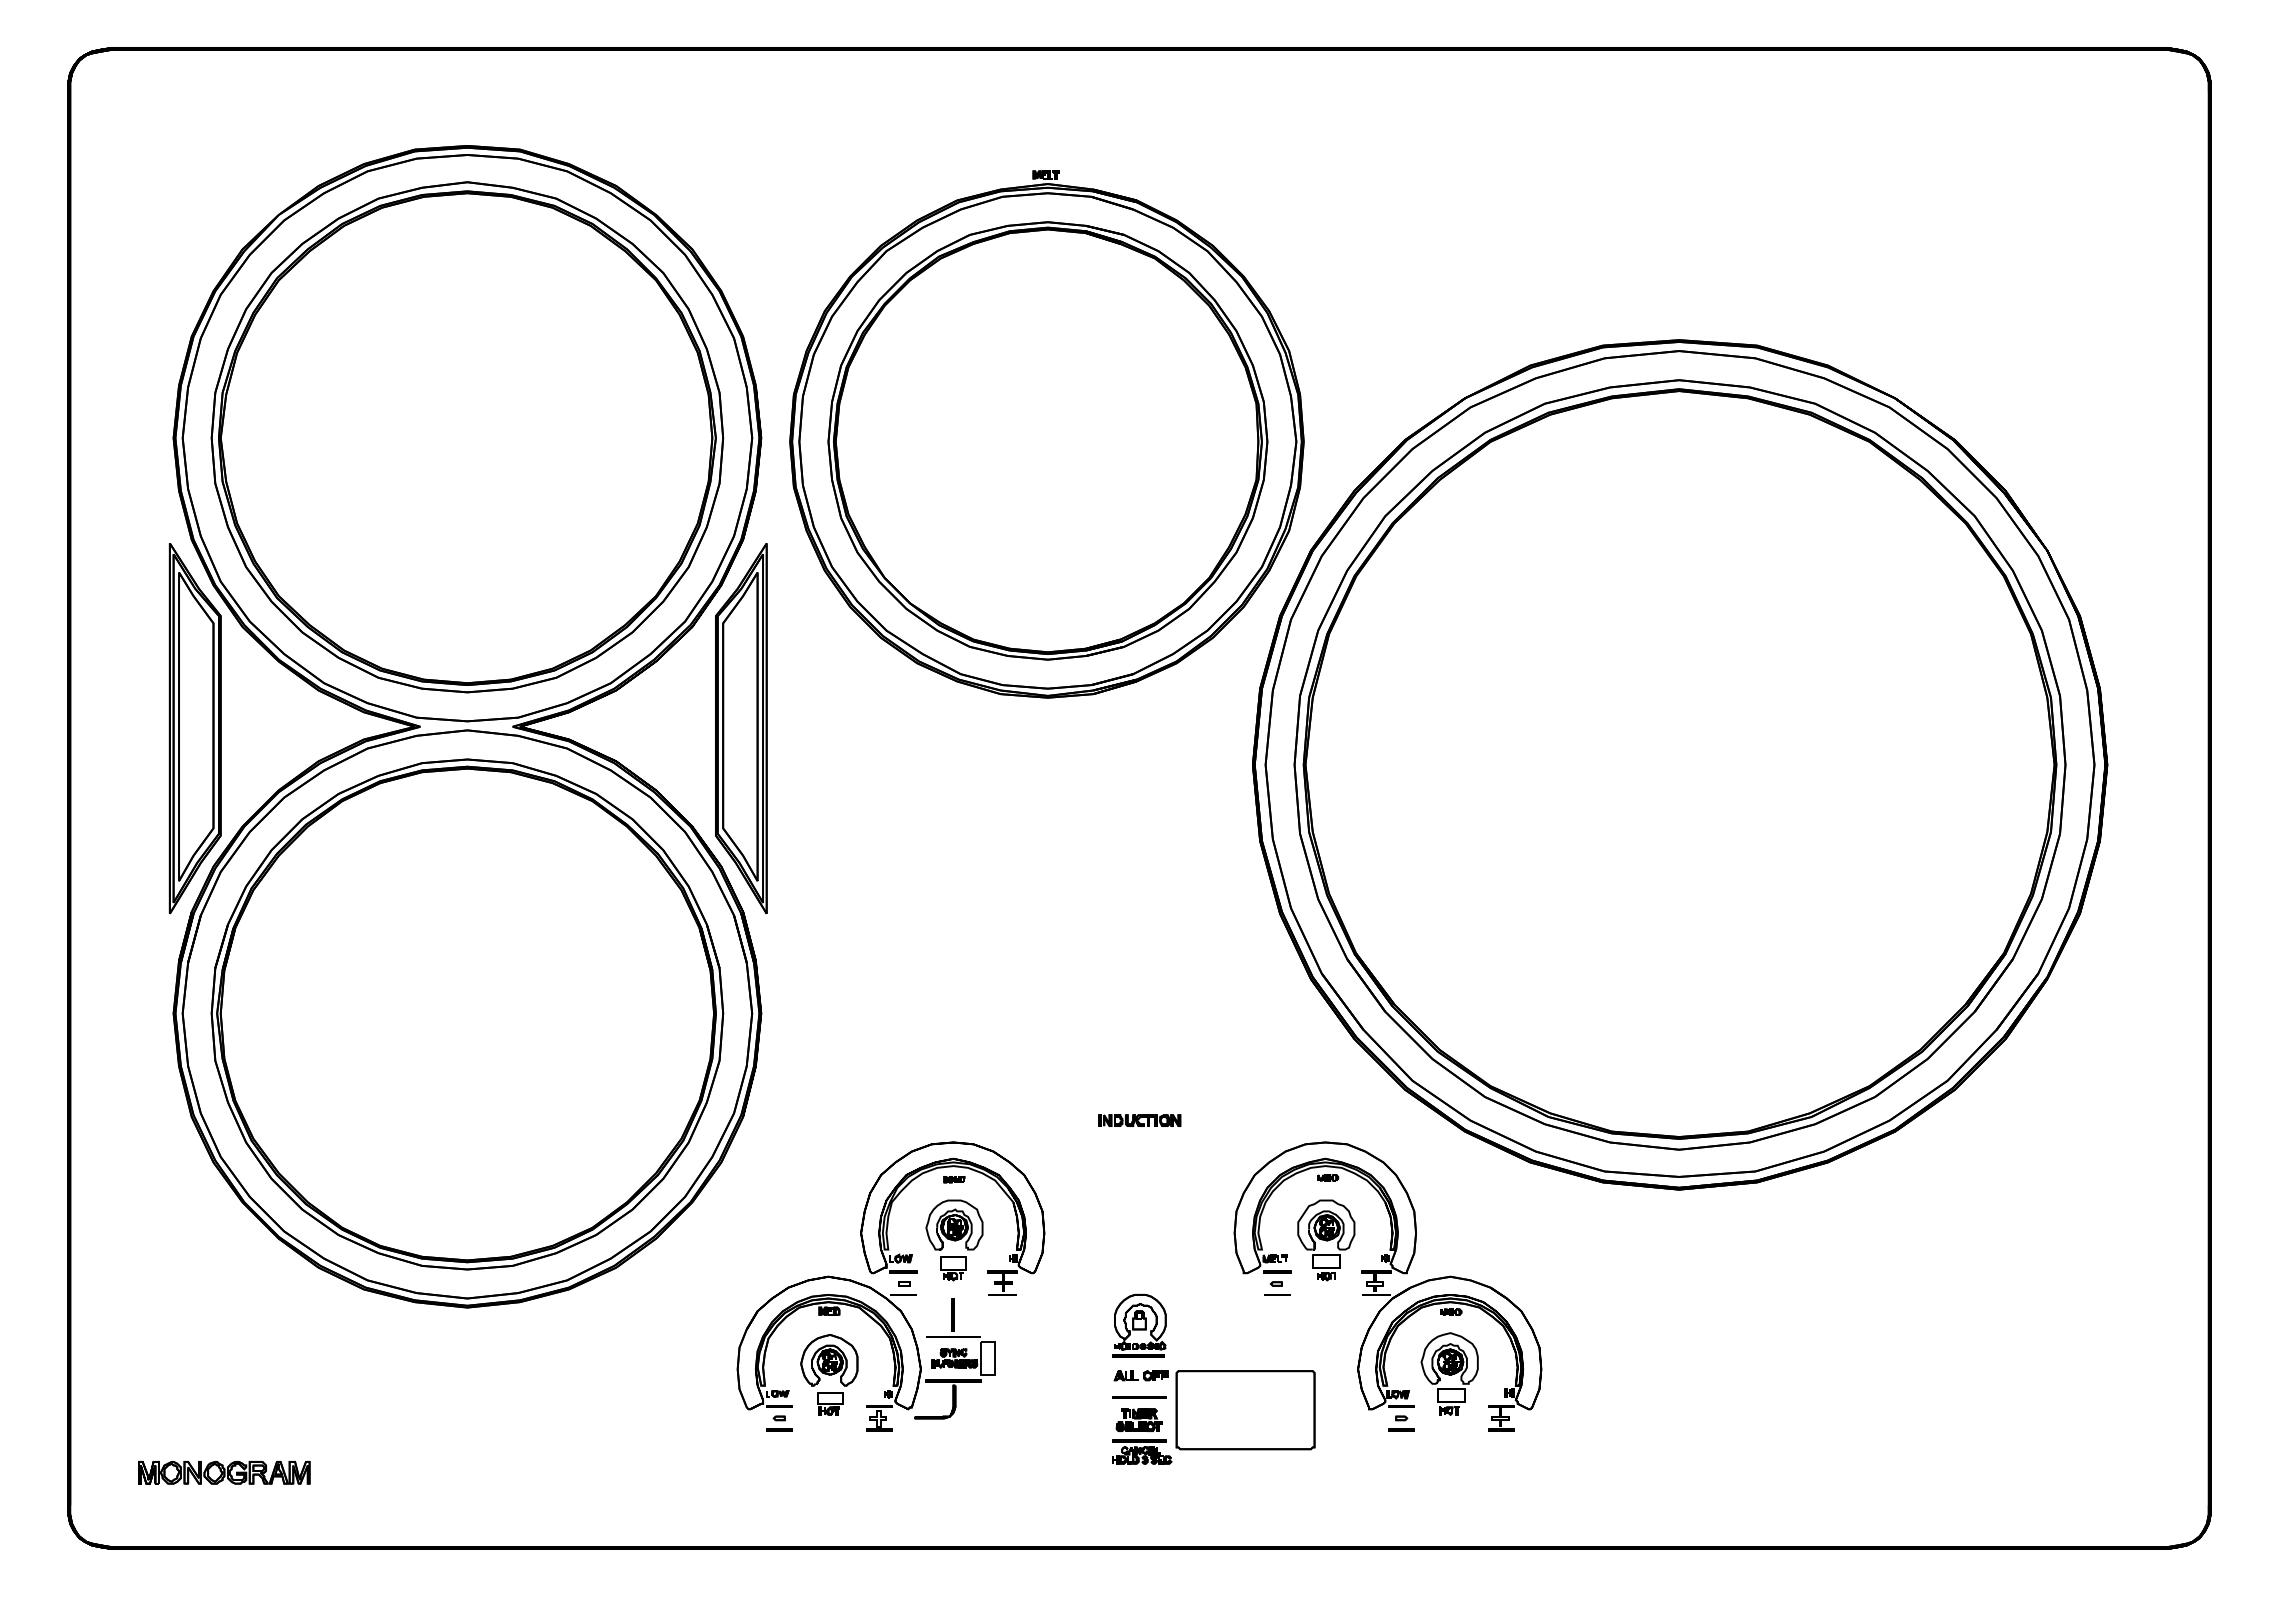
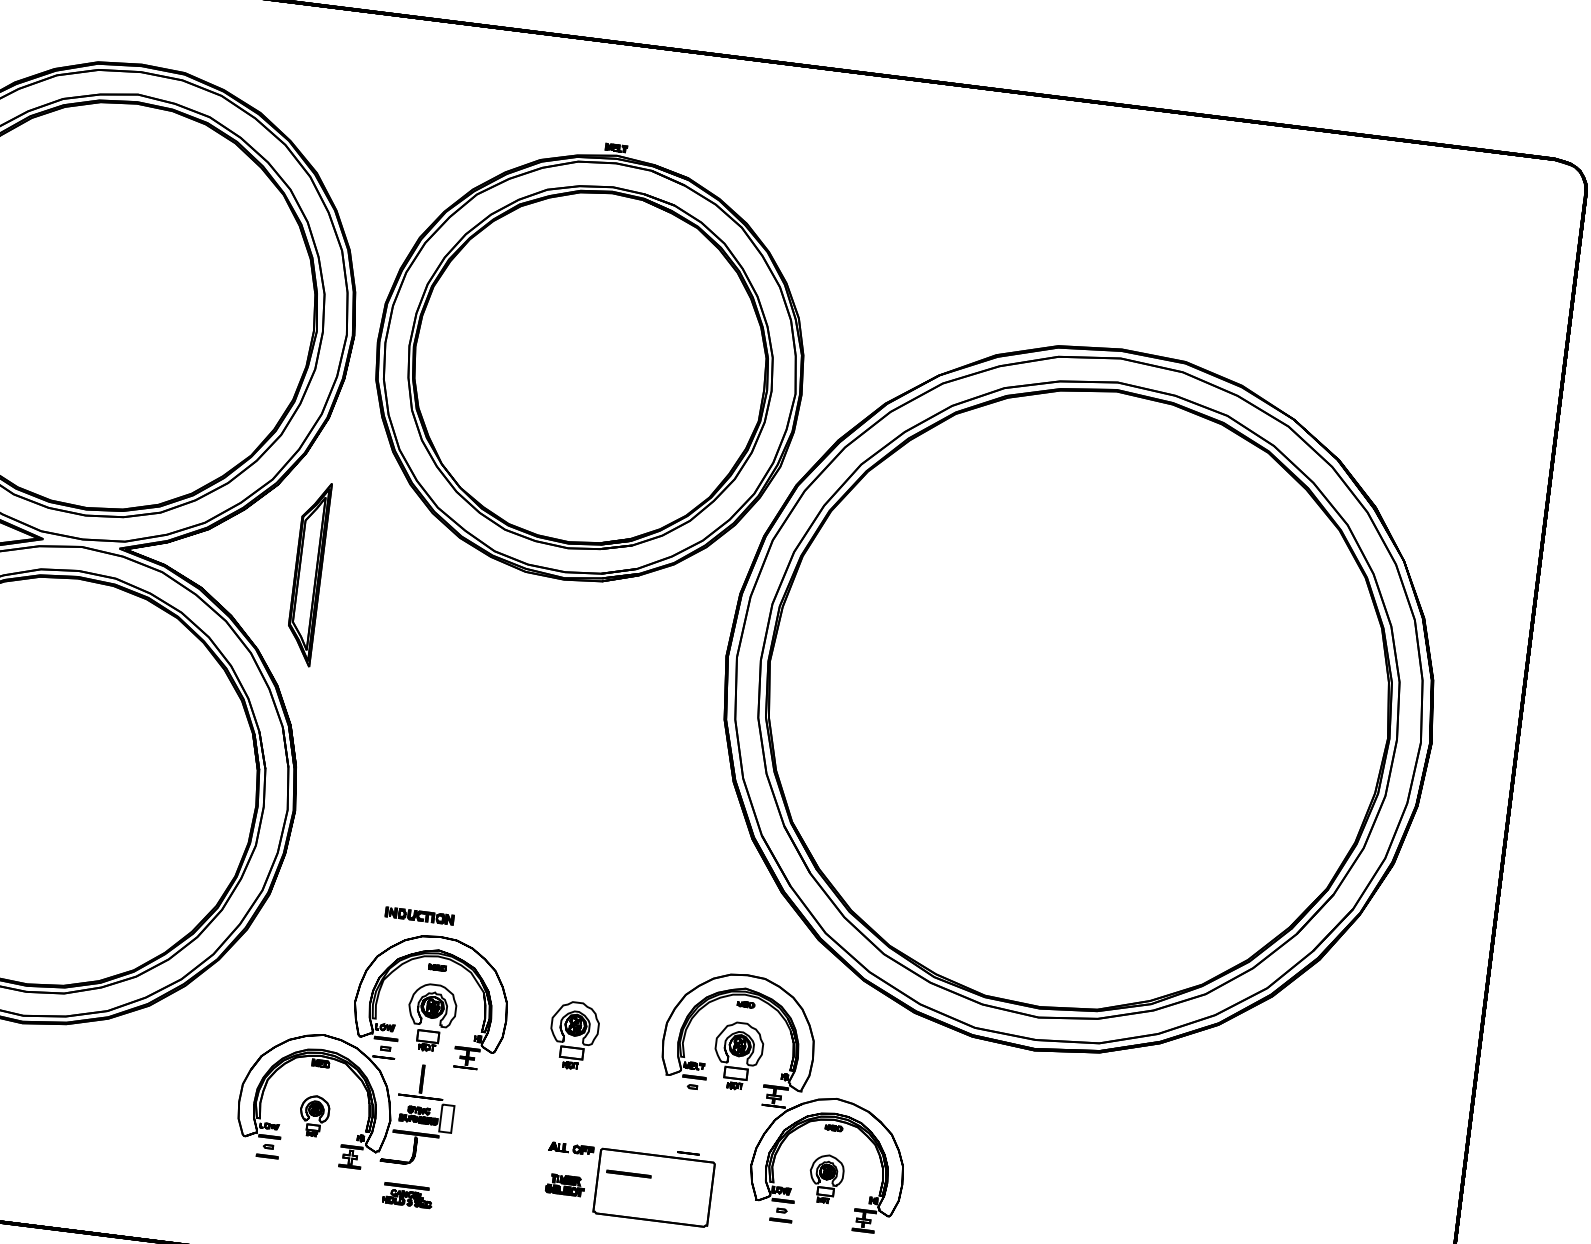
part: (741, 728) -> (308, 573), size x0.6
part: (1139, 1120) -> (419, 915), moved
part: (1127, 1240) -> (574, 1035), added
line: (1277, 1294) -> (688, 1153), moved
part: (1139, 1325) -> (575, 1107), removed
part: (1449, 1373) -> (826, 1178), size x0.7
part: (829, 1374) -> (314, 1115), size x0.6
line: (1139, 1397) -> (628, 1174), moved
part: (1142, 1451) -> (408, 1195), moved

